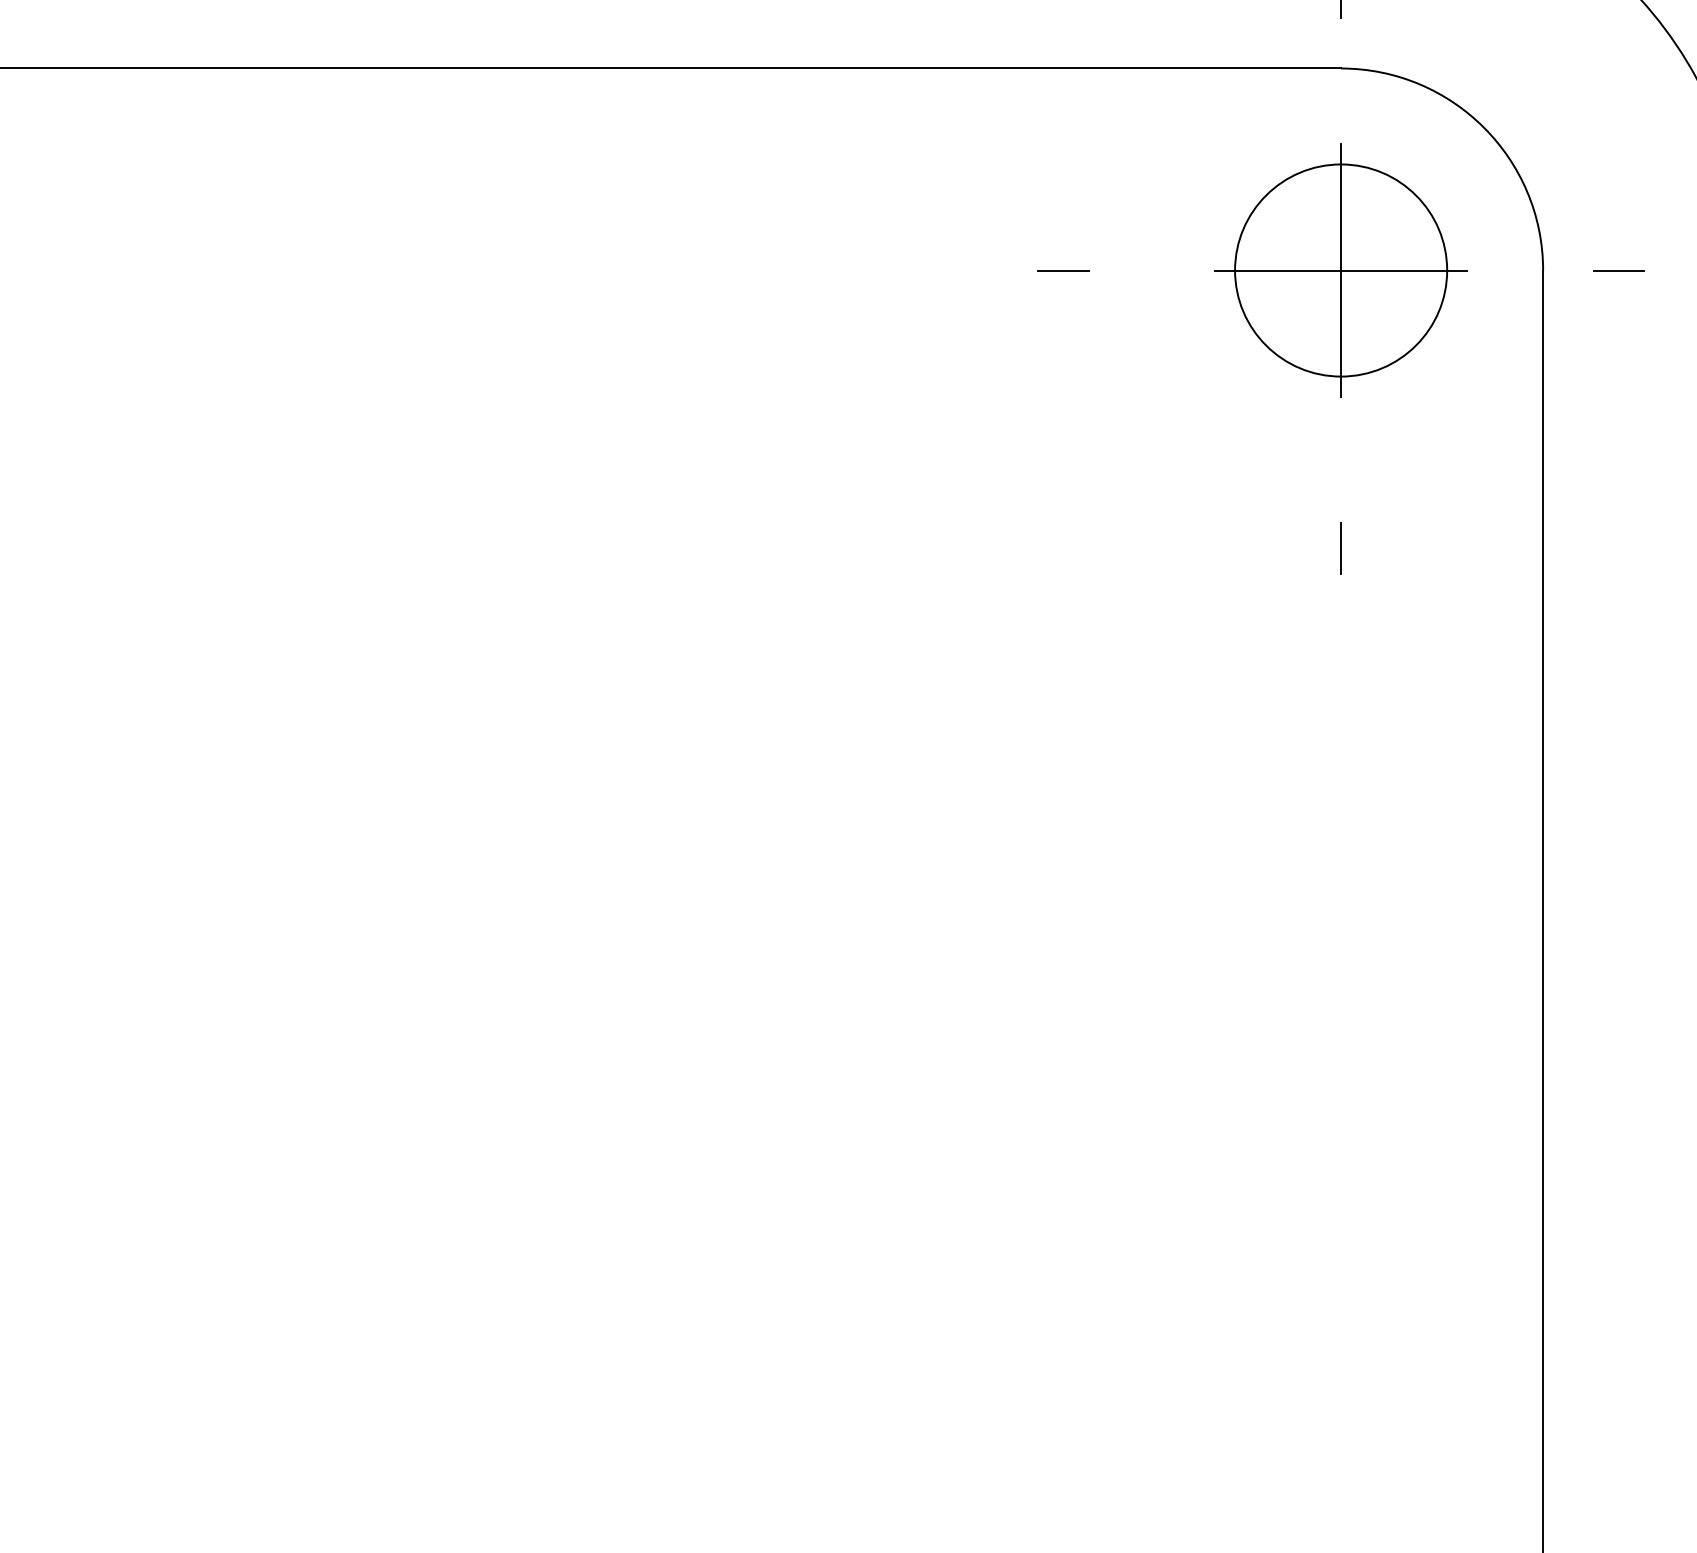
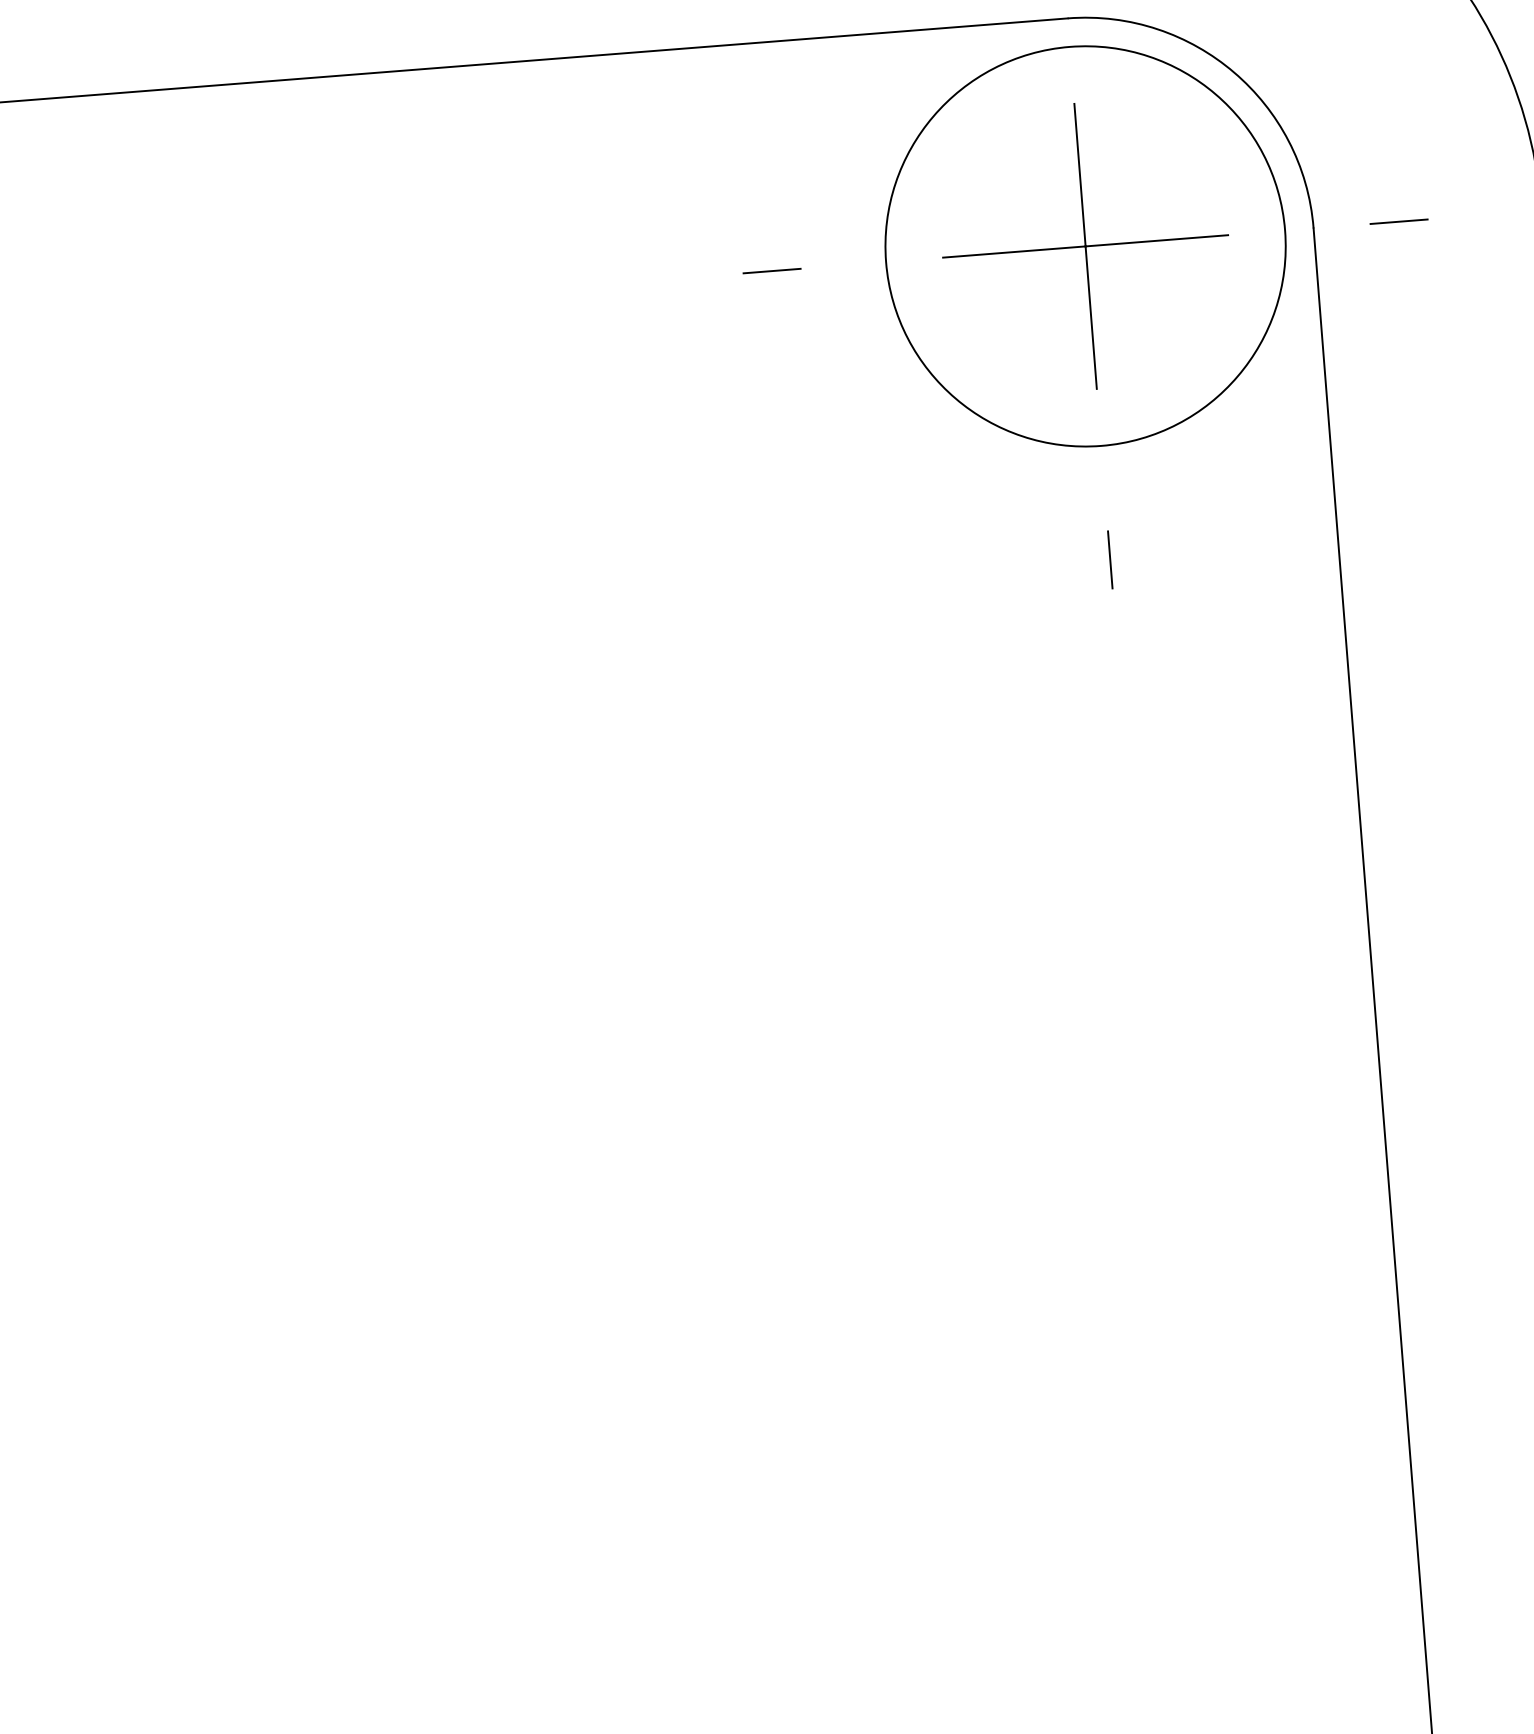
circle: (1340, 270) -> (1084, 246), size x1.67

